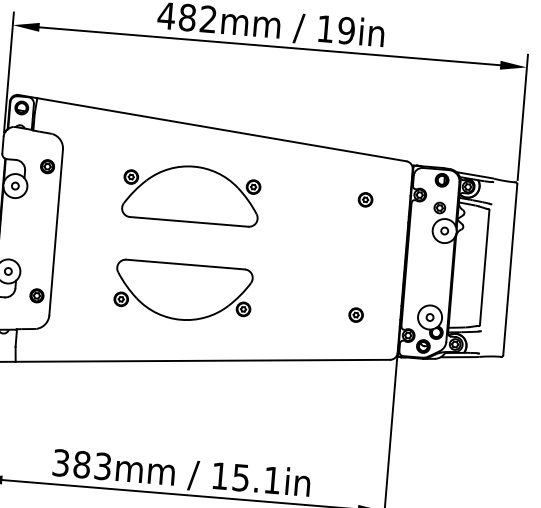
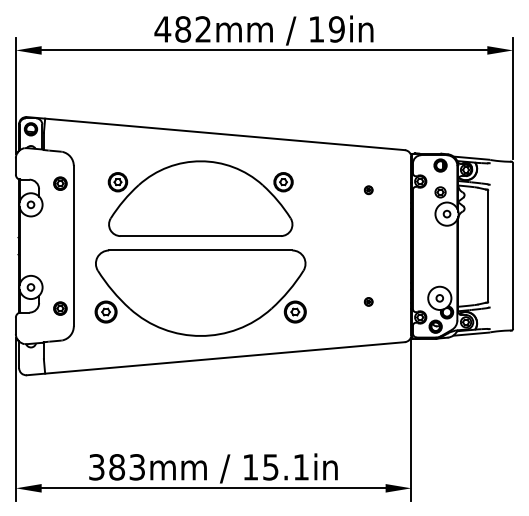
part: (191, 193) -> (200, 198), size x1.4
part: (365, 198) -> (368, 189), size x0.6
part: (183, 292) -> (200, 293), size x1.6
part: (356, 314) -> (368, 301), size x0.6

